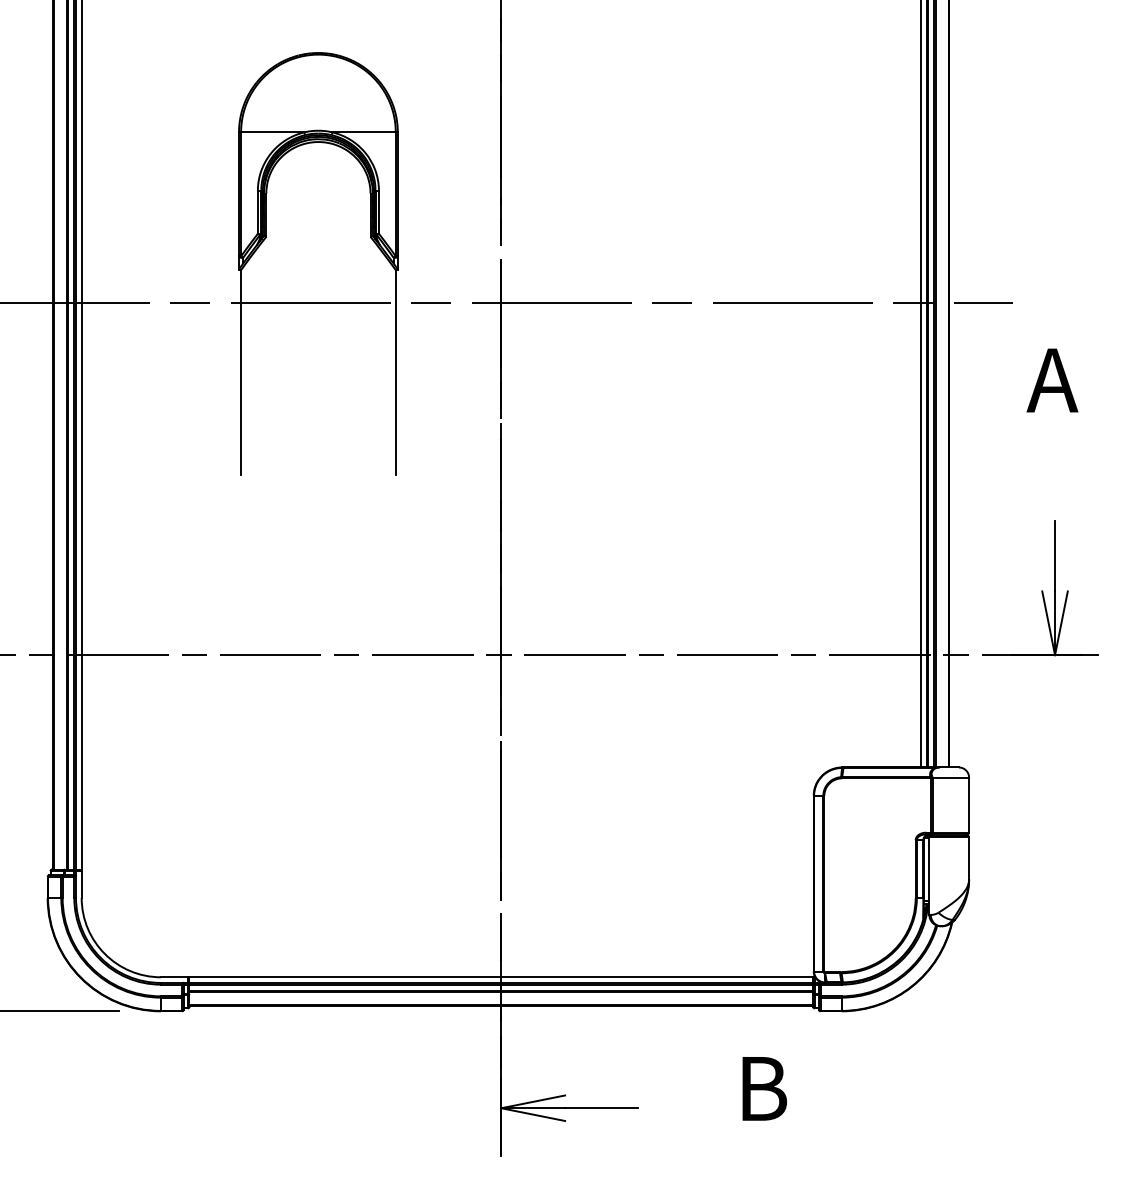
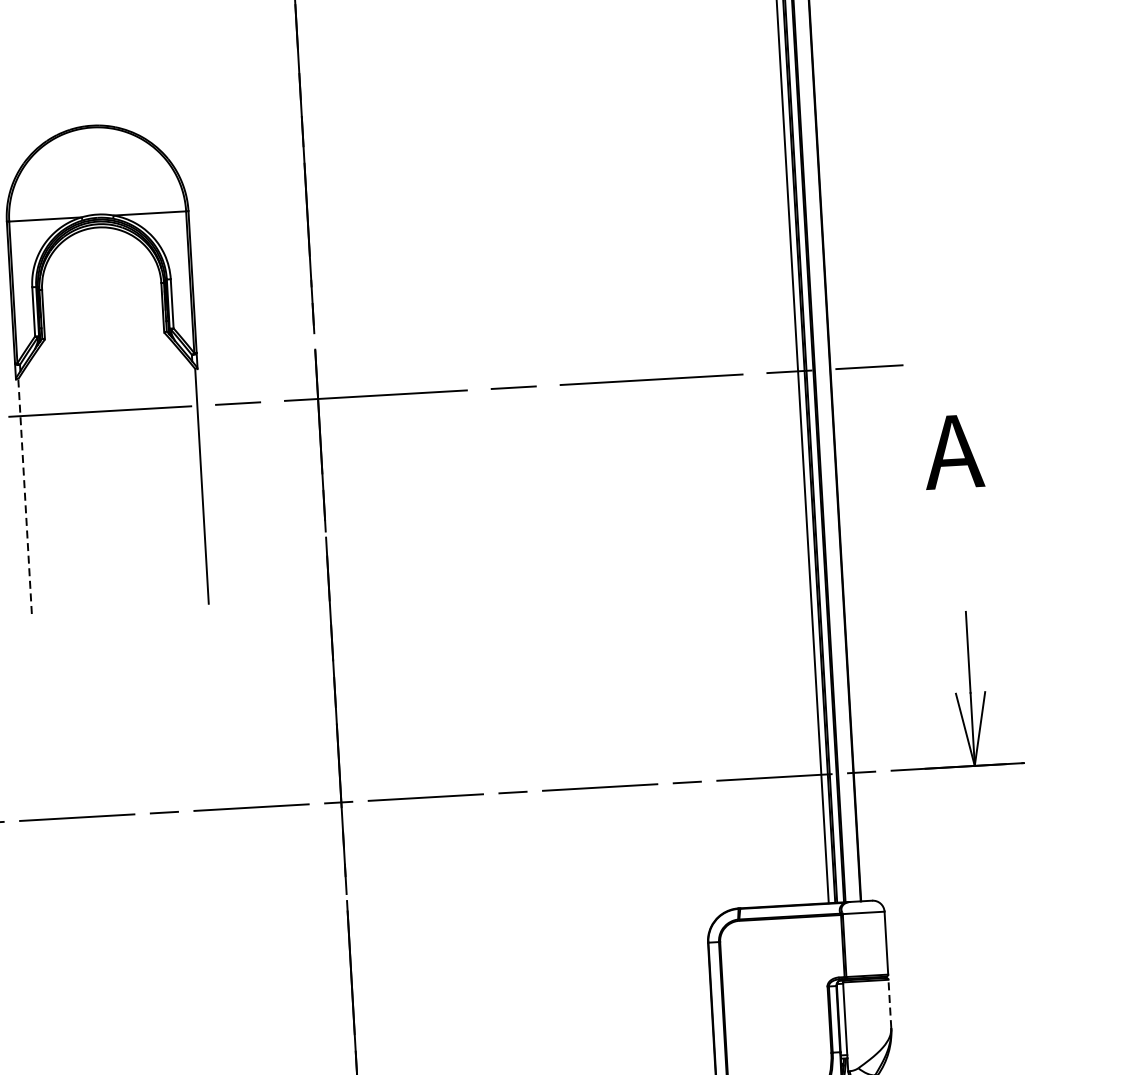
line: (241, 372) -> (25, 496), solid -> dashed
line: (969, 857) -> (890, 1002), solid -> dashed

